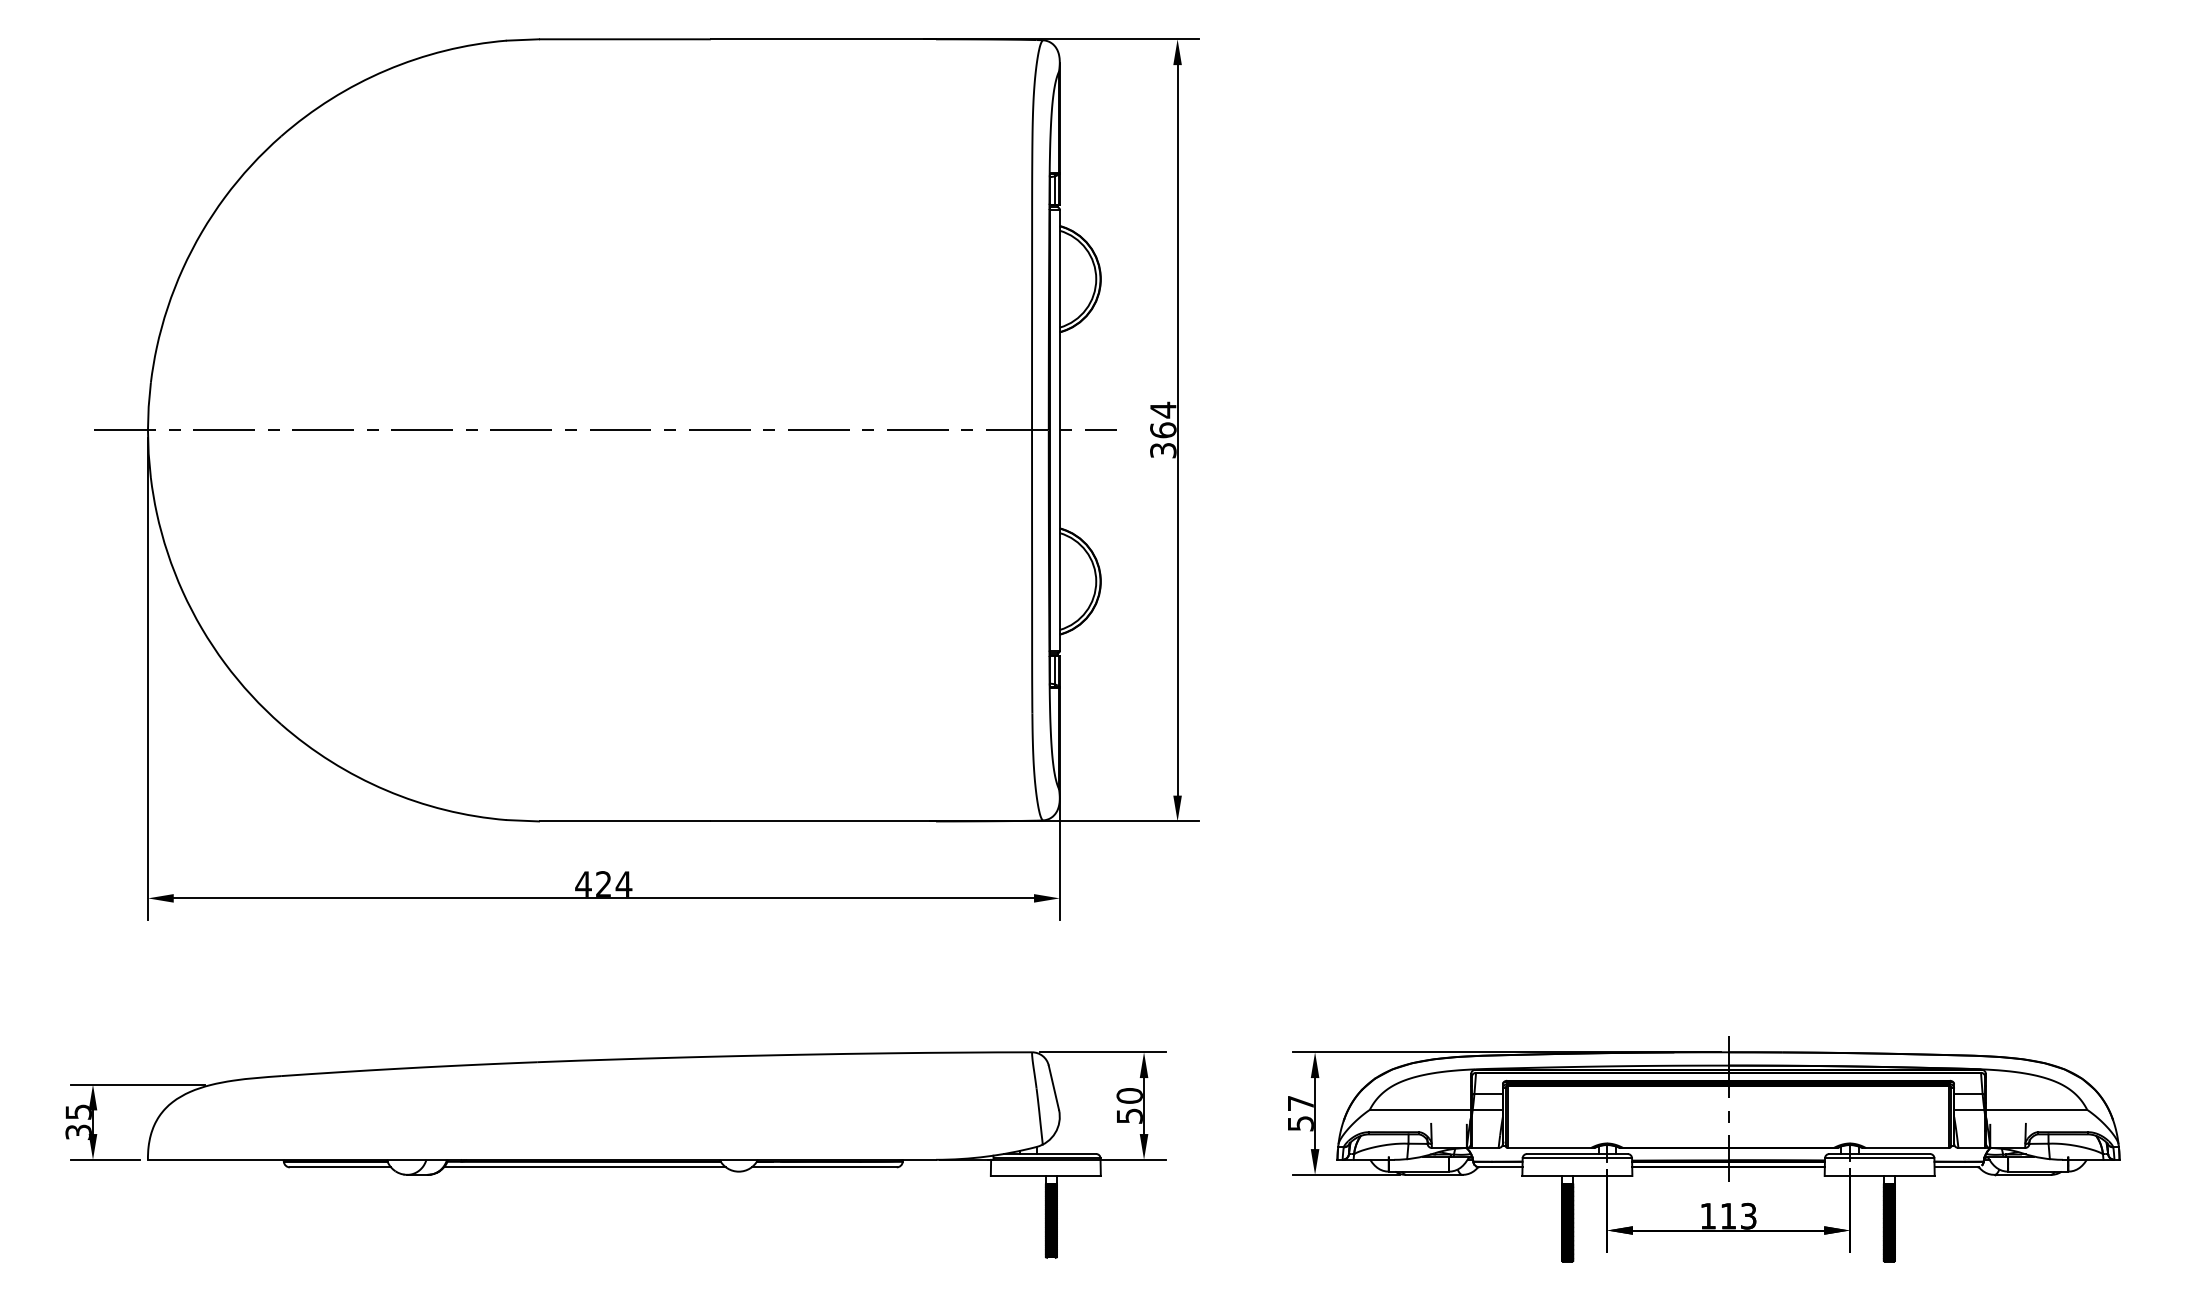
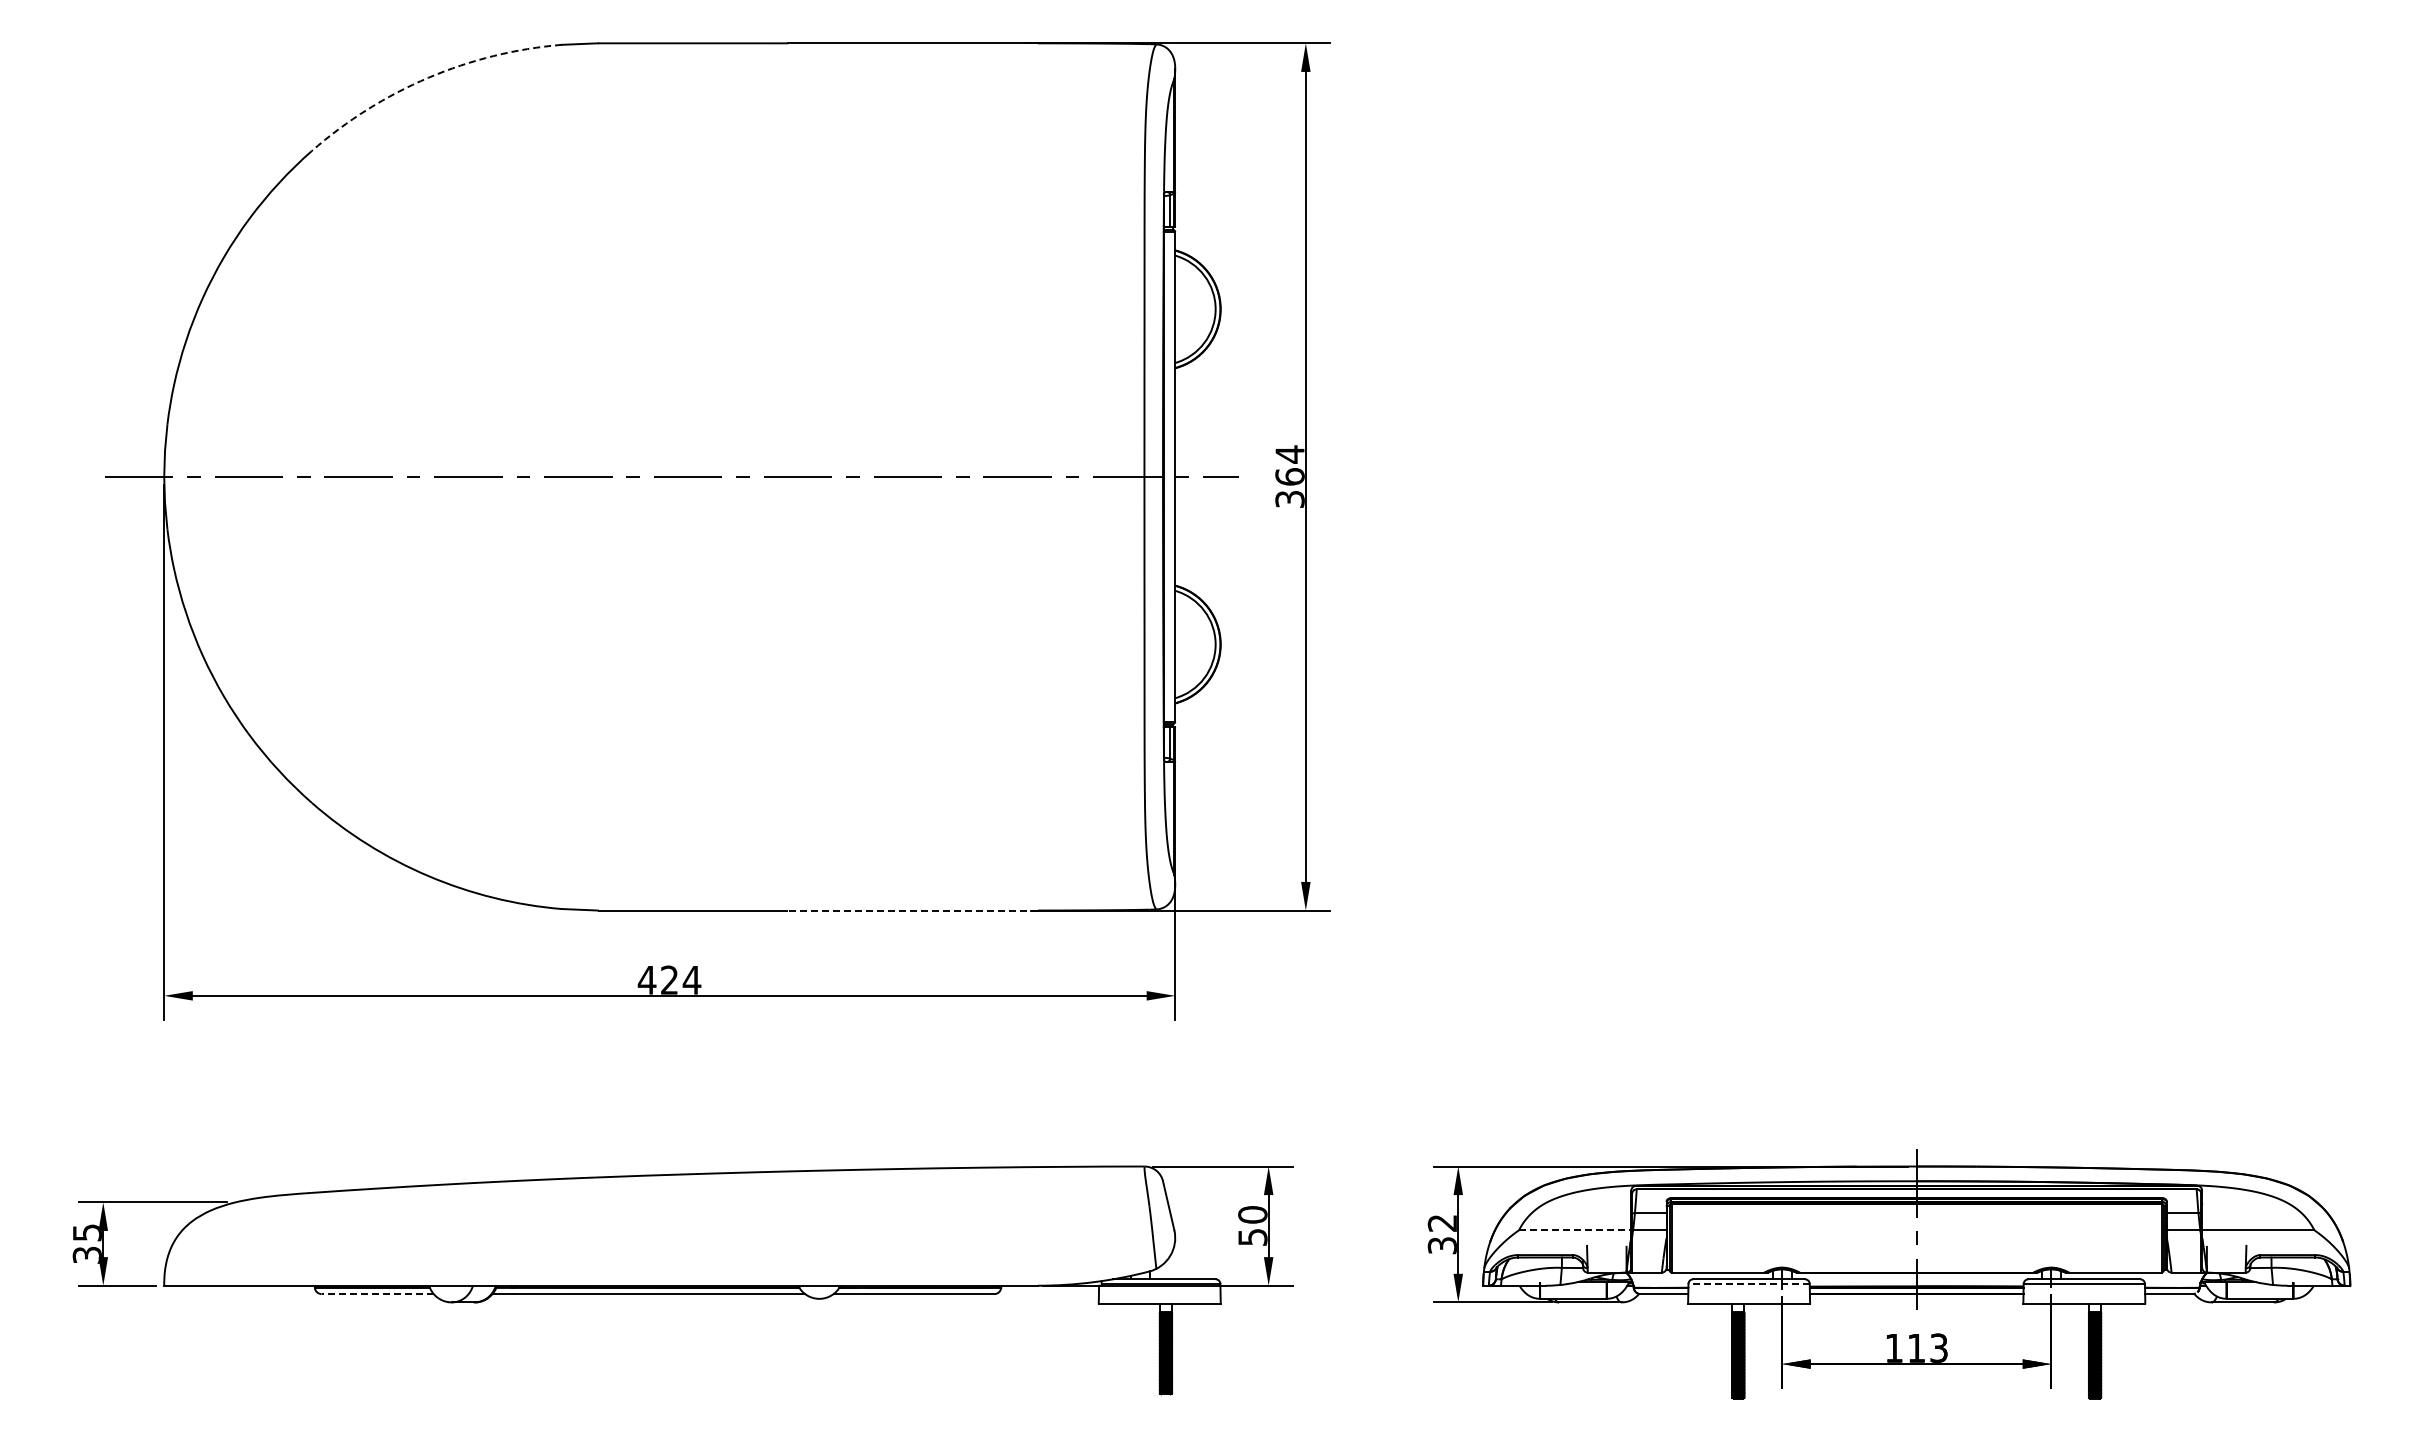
arc: (386, 70) -> (428, 77), solid -> dashed
line: (823, 821) -> (913, 910), solid -> dashed
line: (1420, 1110) -> (1575, 1230), solid -> dashed
text: (1299, 1113) -> (1441, 1234), 57 -> 32
line: (1577, 1157) -> (1749, 1283), solid -> dashed
line: (340, 1167) -> (377, 1294), solid -> dashed

